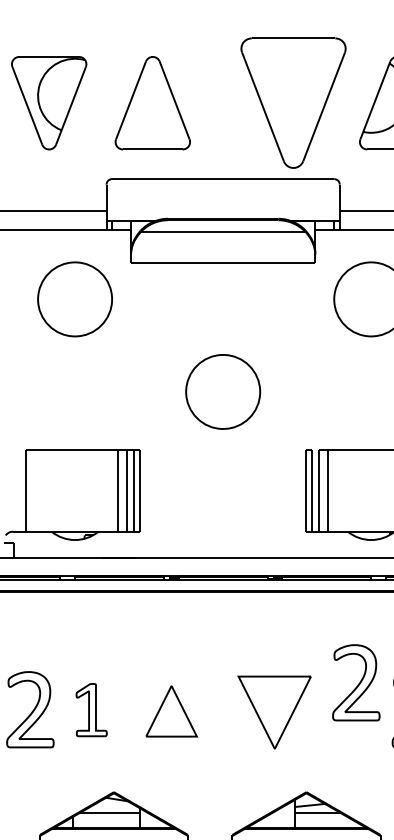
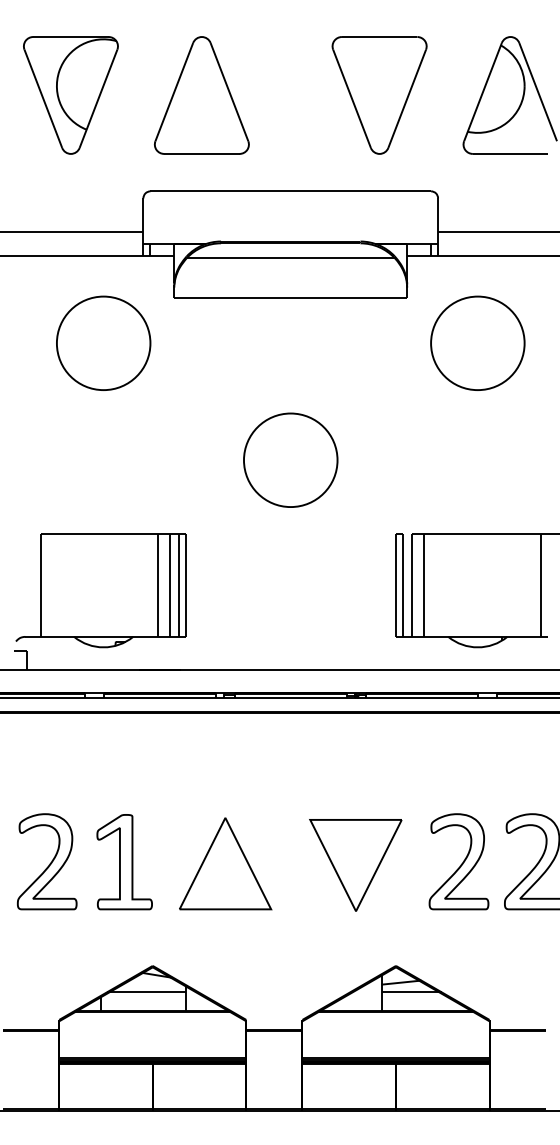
part: (293, 103) -> (379, 95), size x0.71
part: (355, 682) -> (458, 861), moved
part: (91, 710) -> (124, 862), size x1.43
part: (171, 711) -> (225, 863), size x1.43

